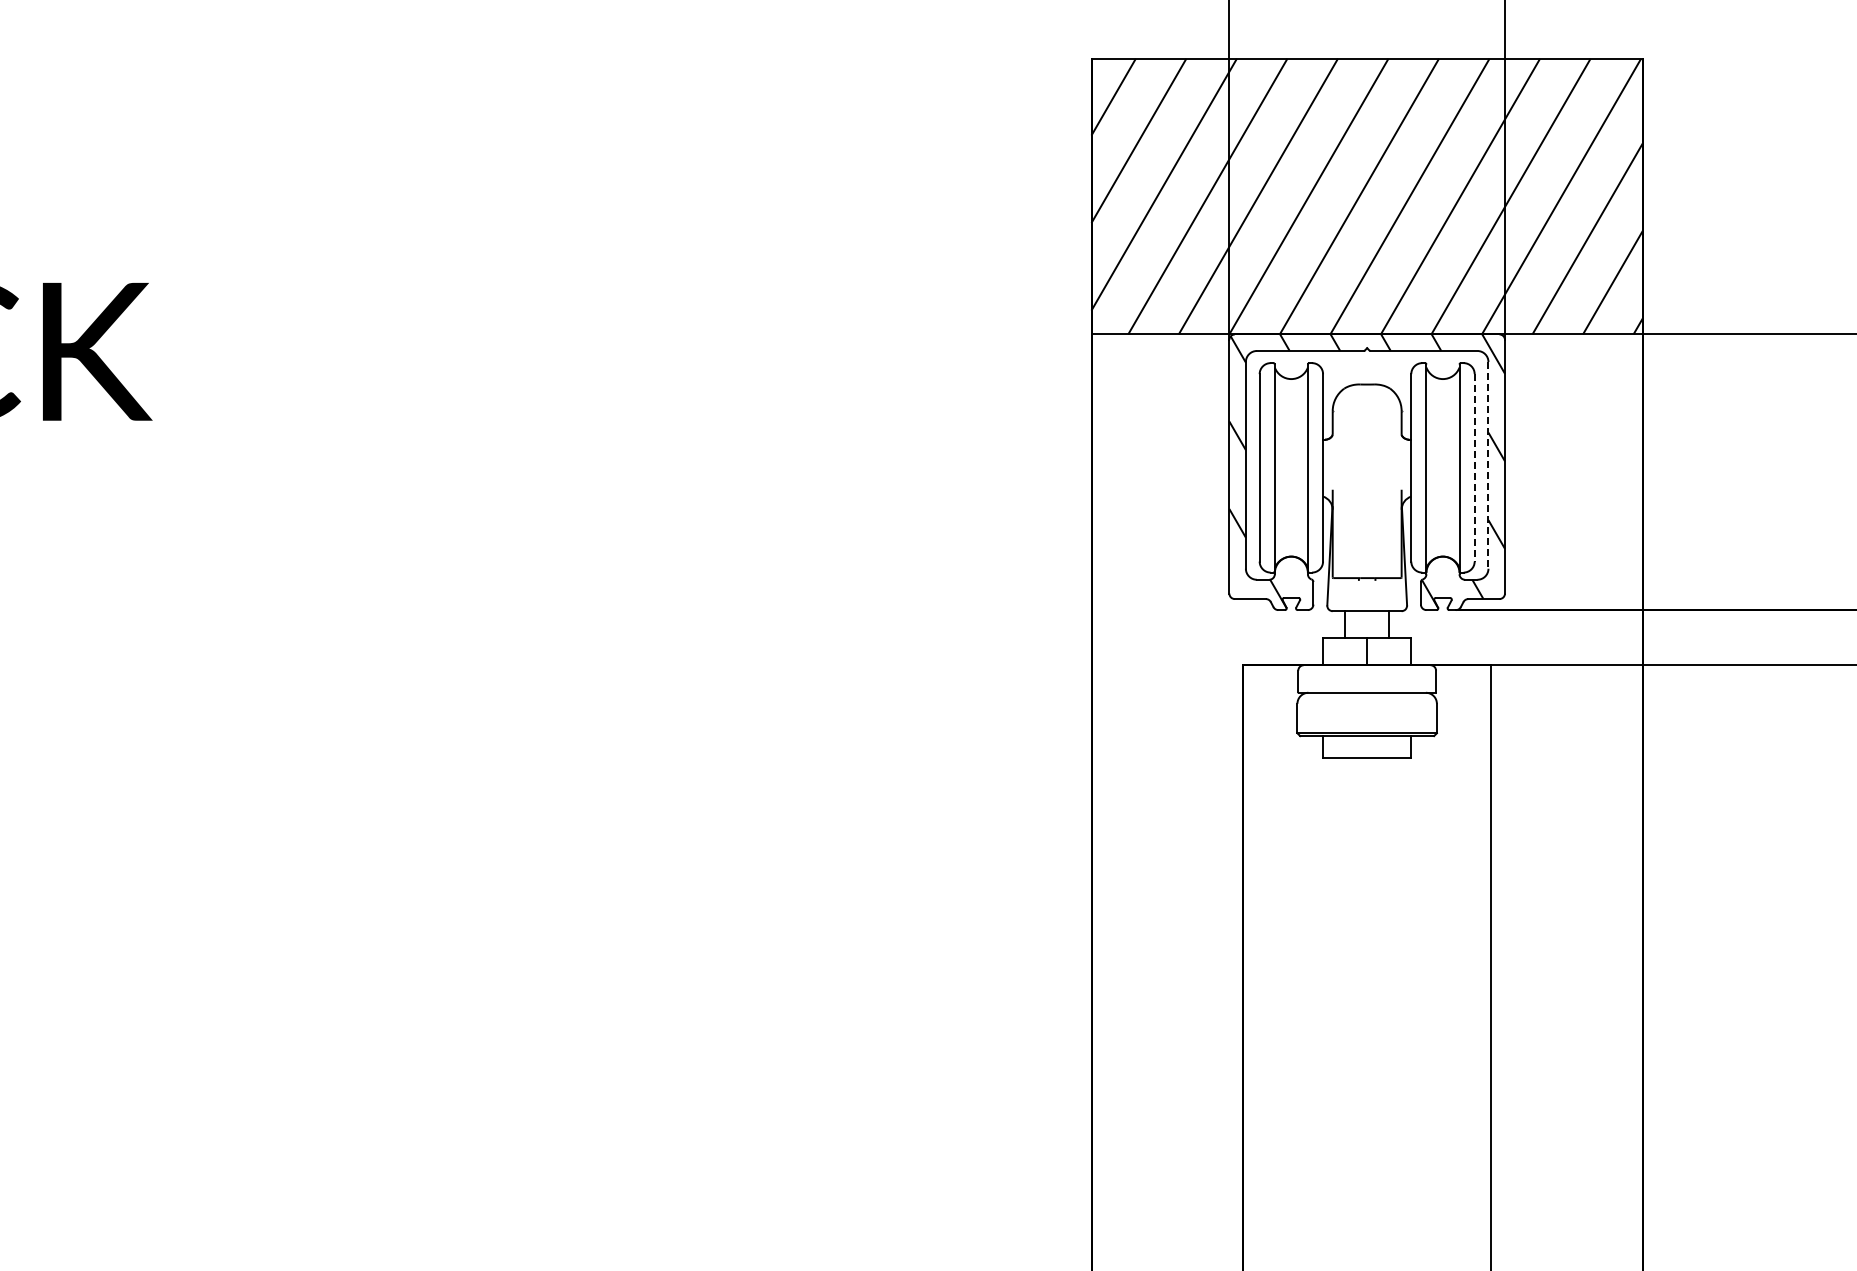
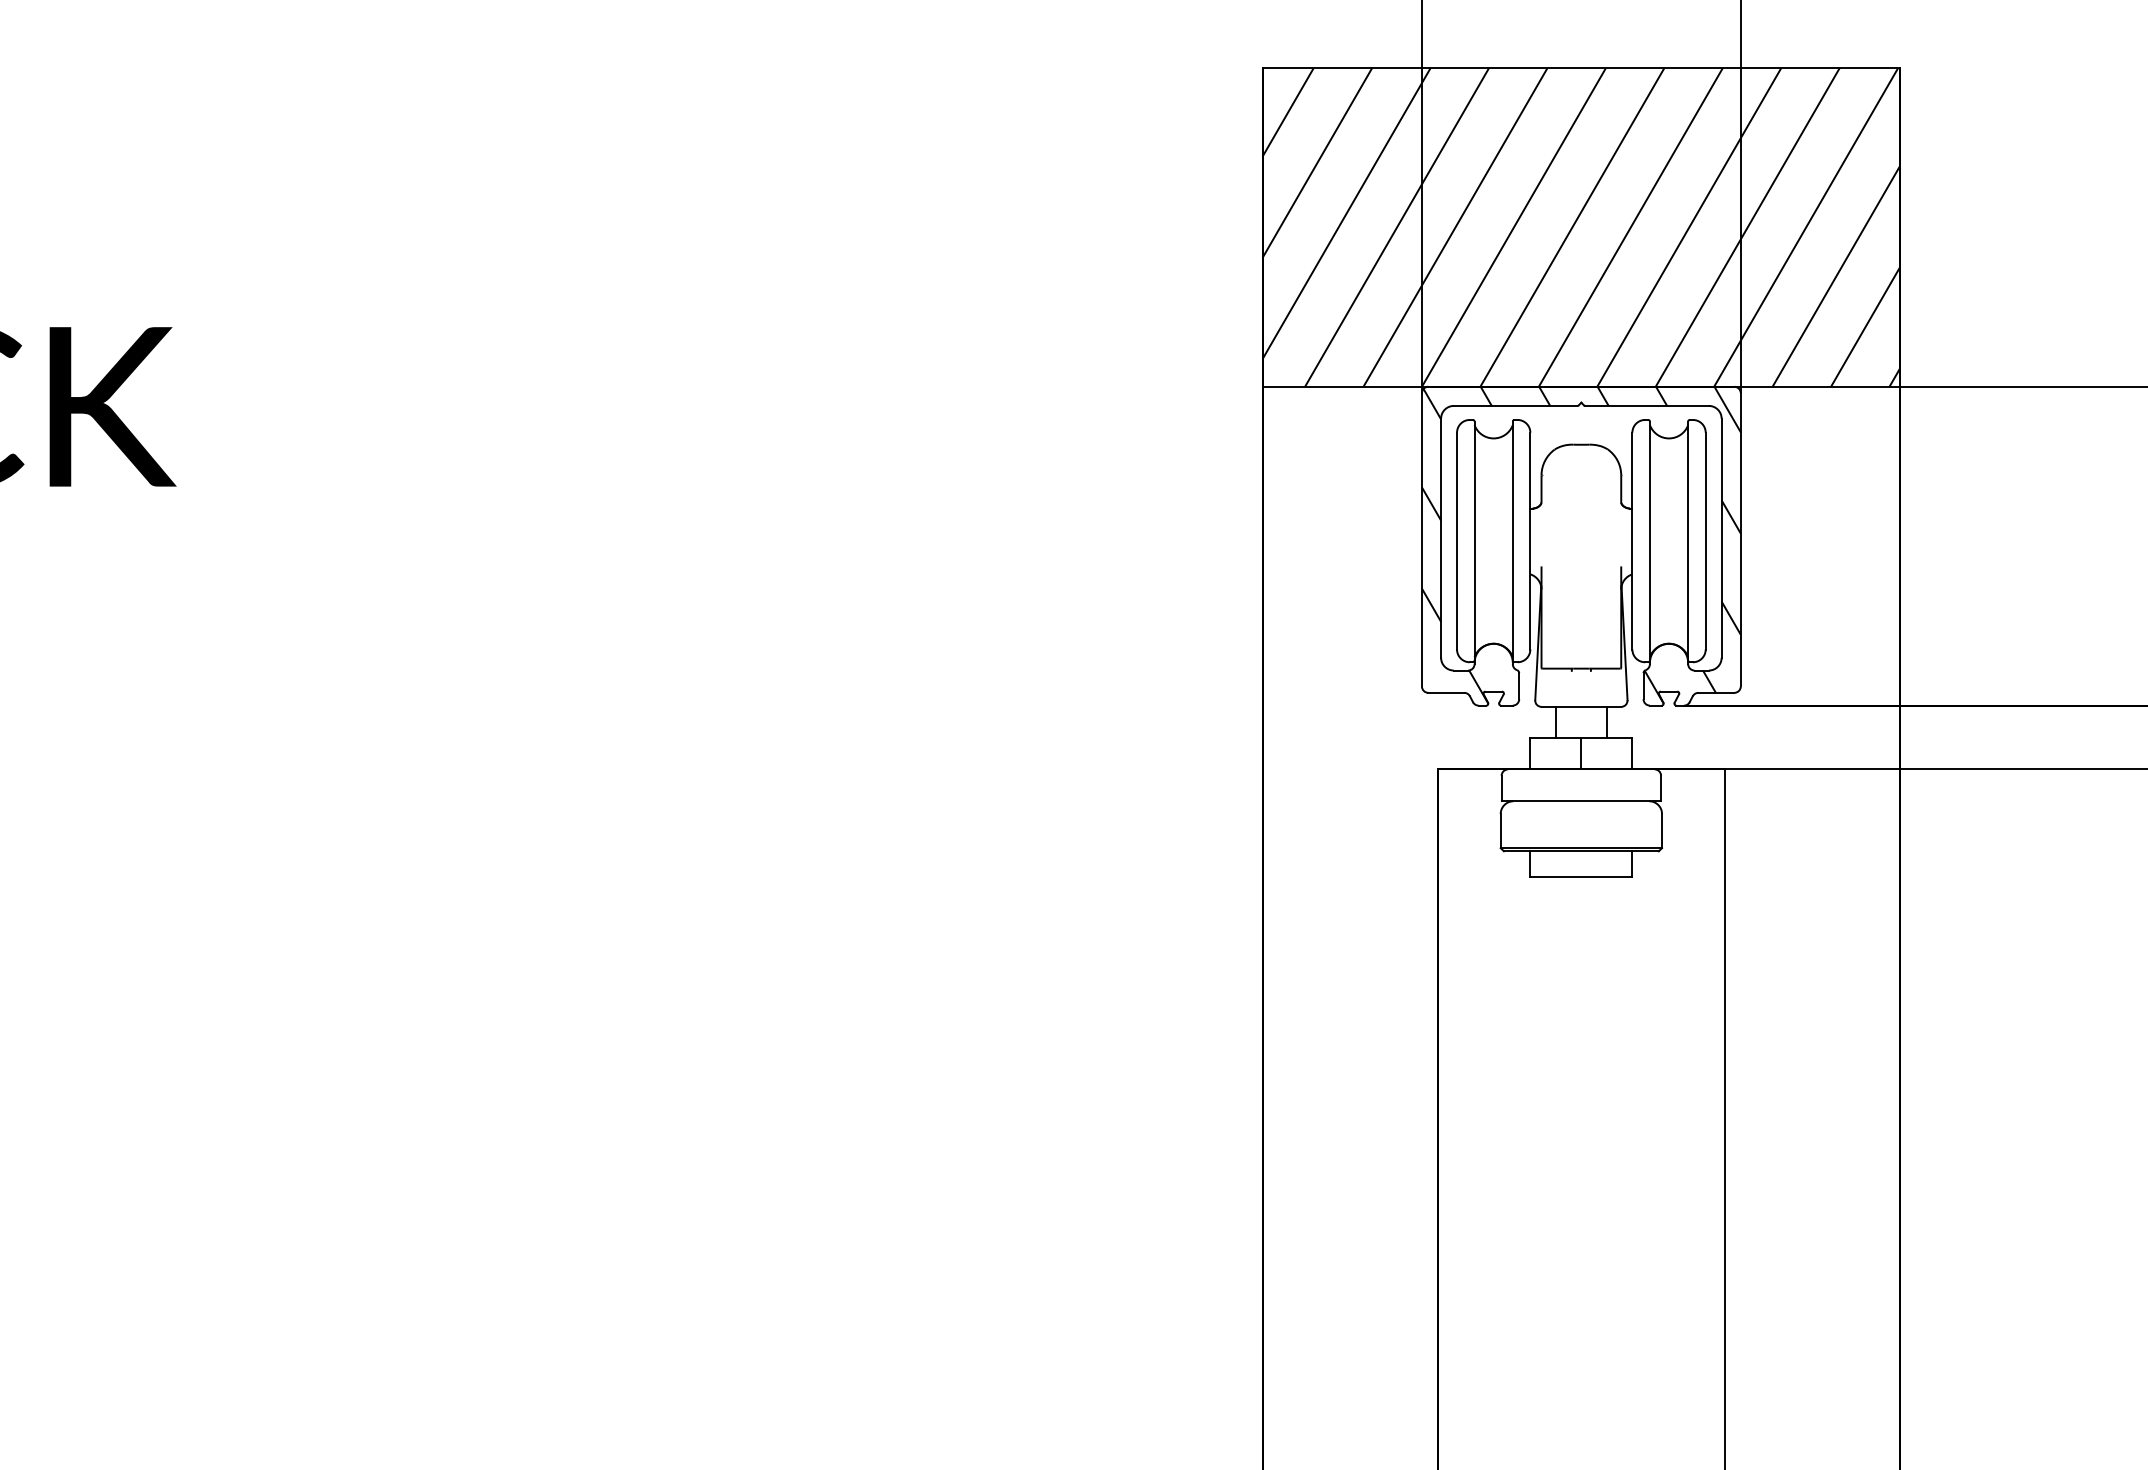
line: (1488, 465) -> (1721, 538), dashed -> solid
line: (1474, 467) -> (1705, 540), dashed -> solid

